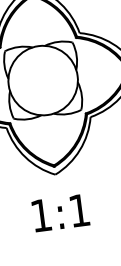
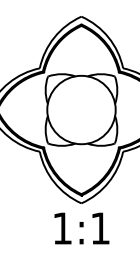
text: (60, 213) -> (81, 228), moved

